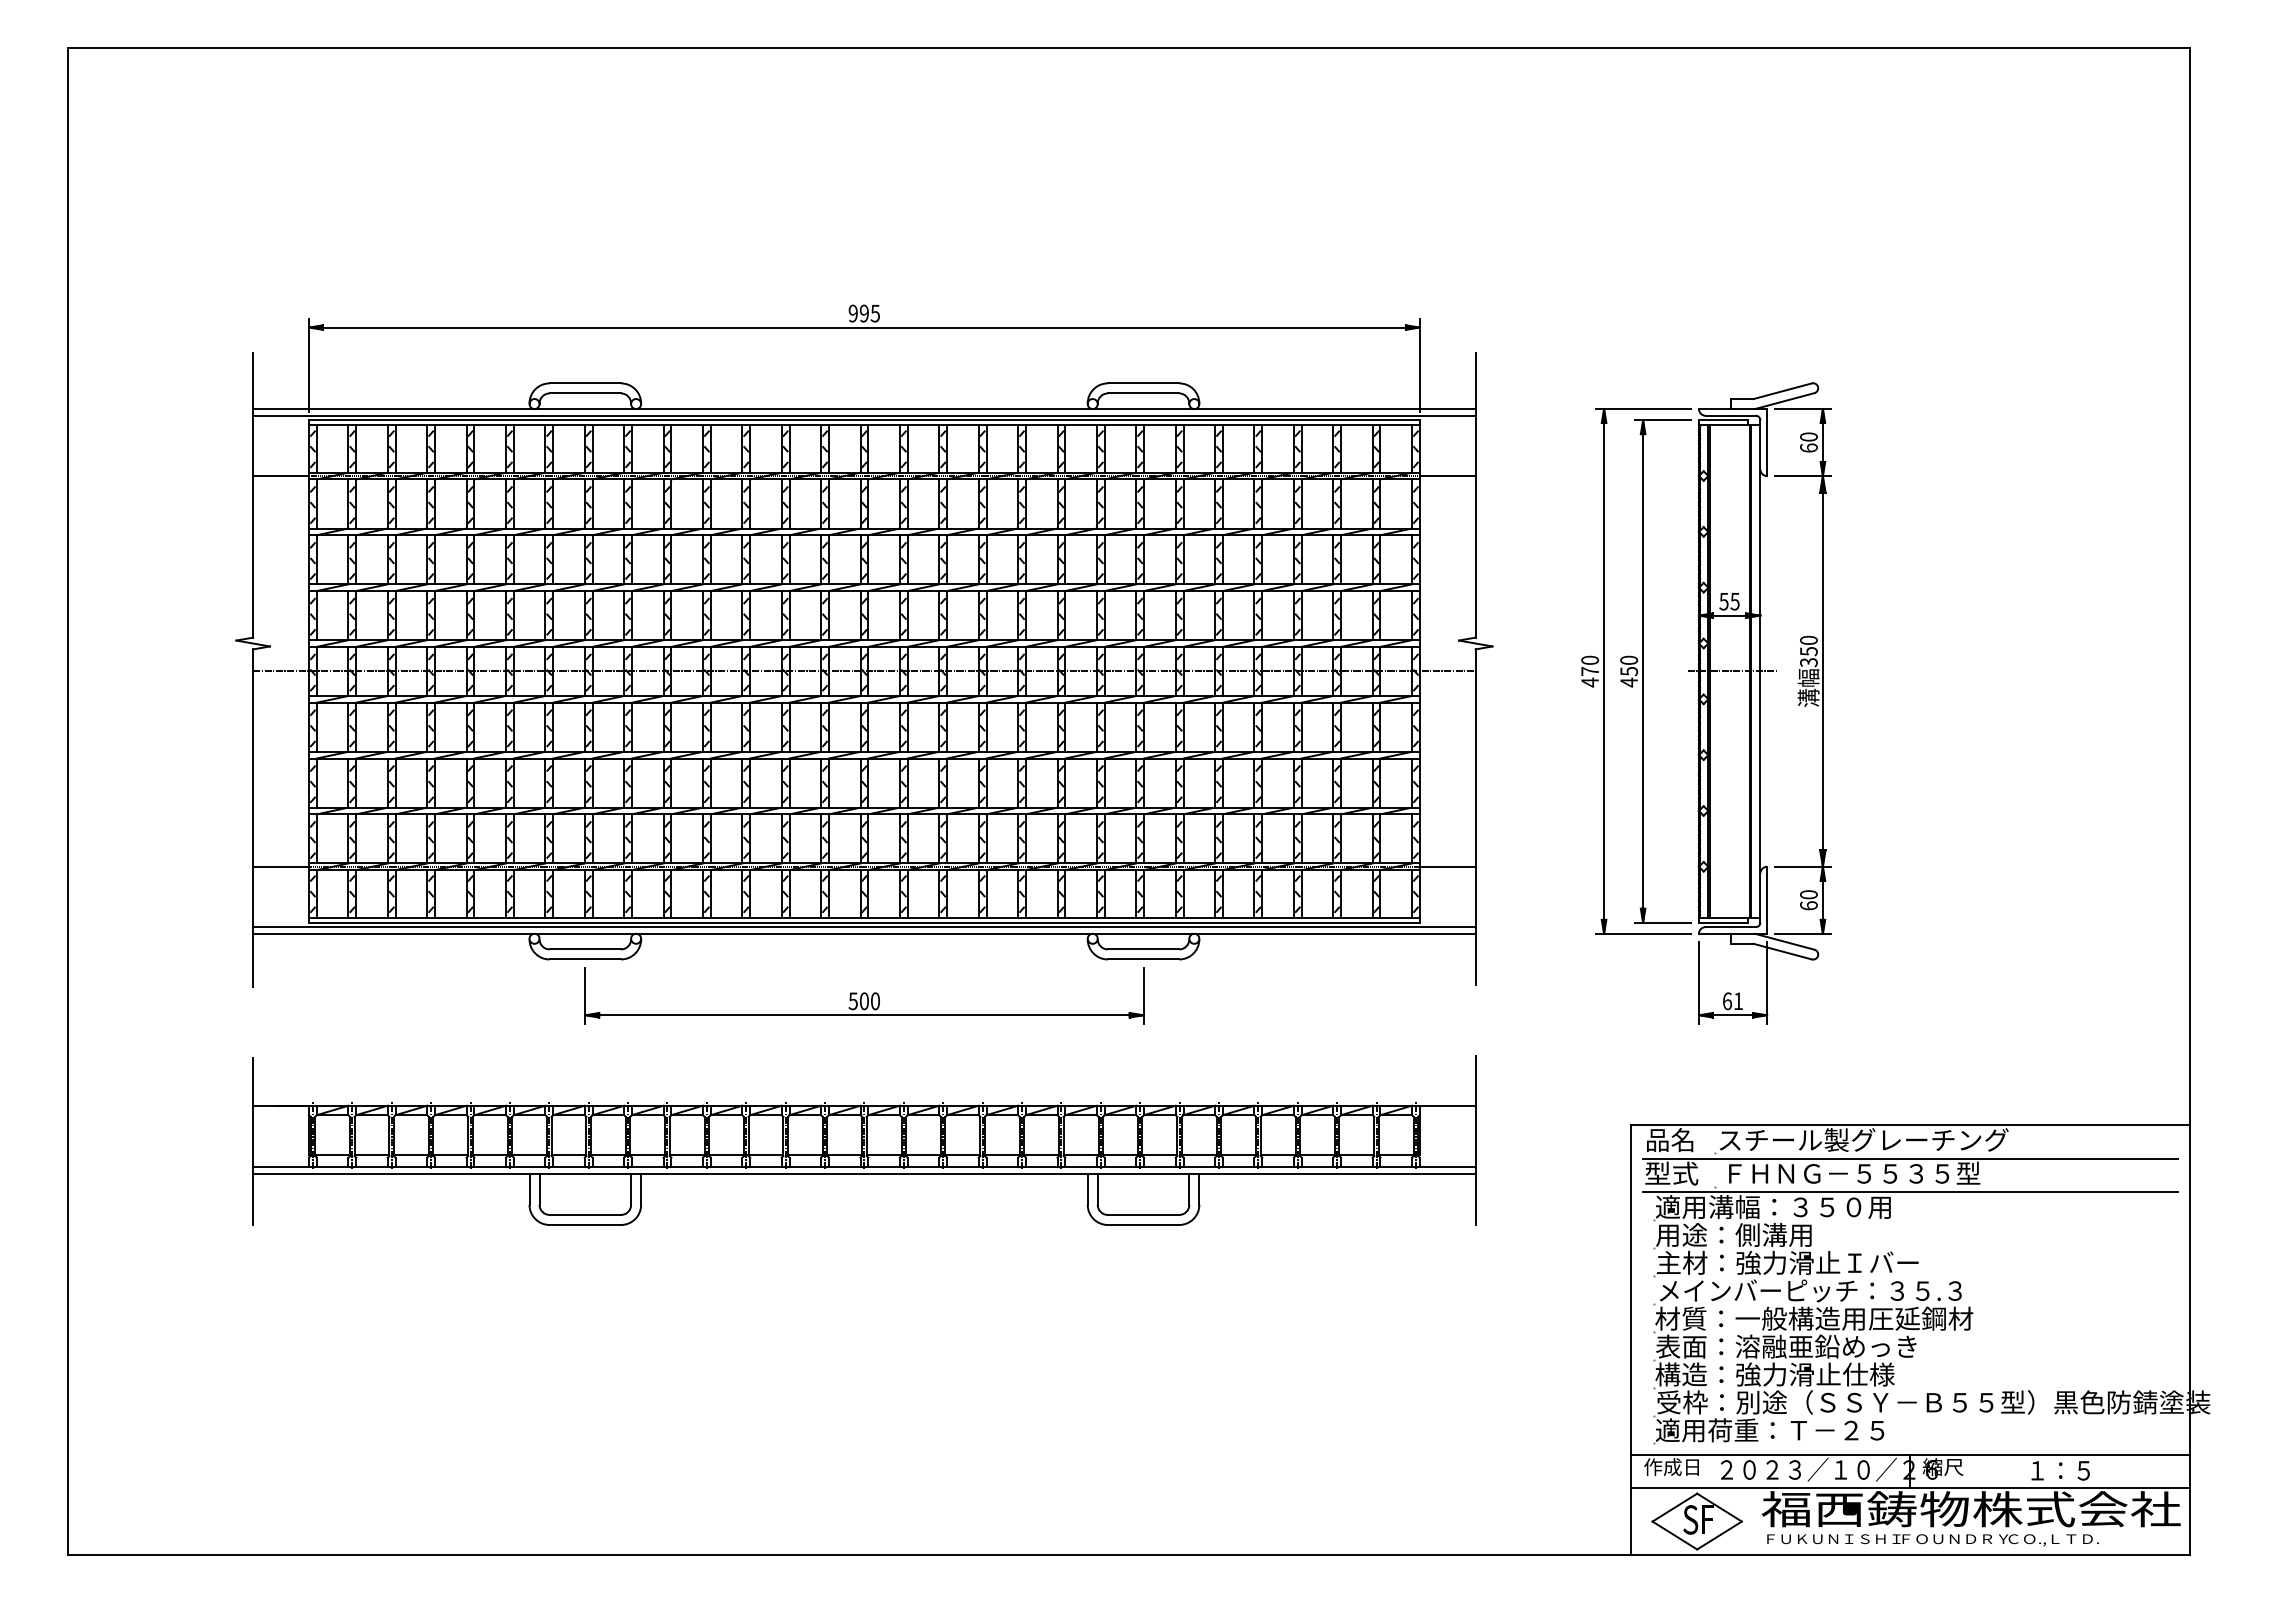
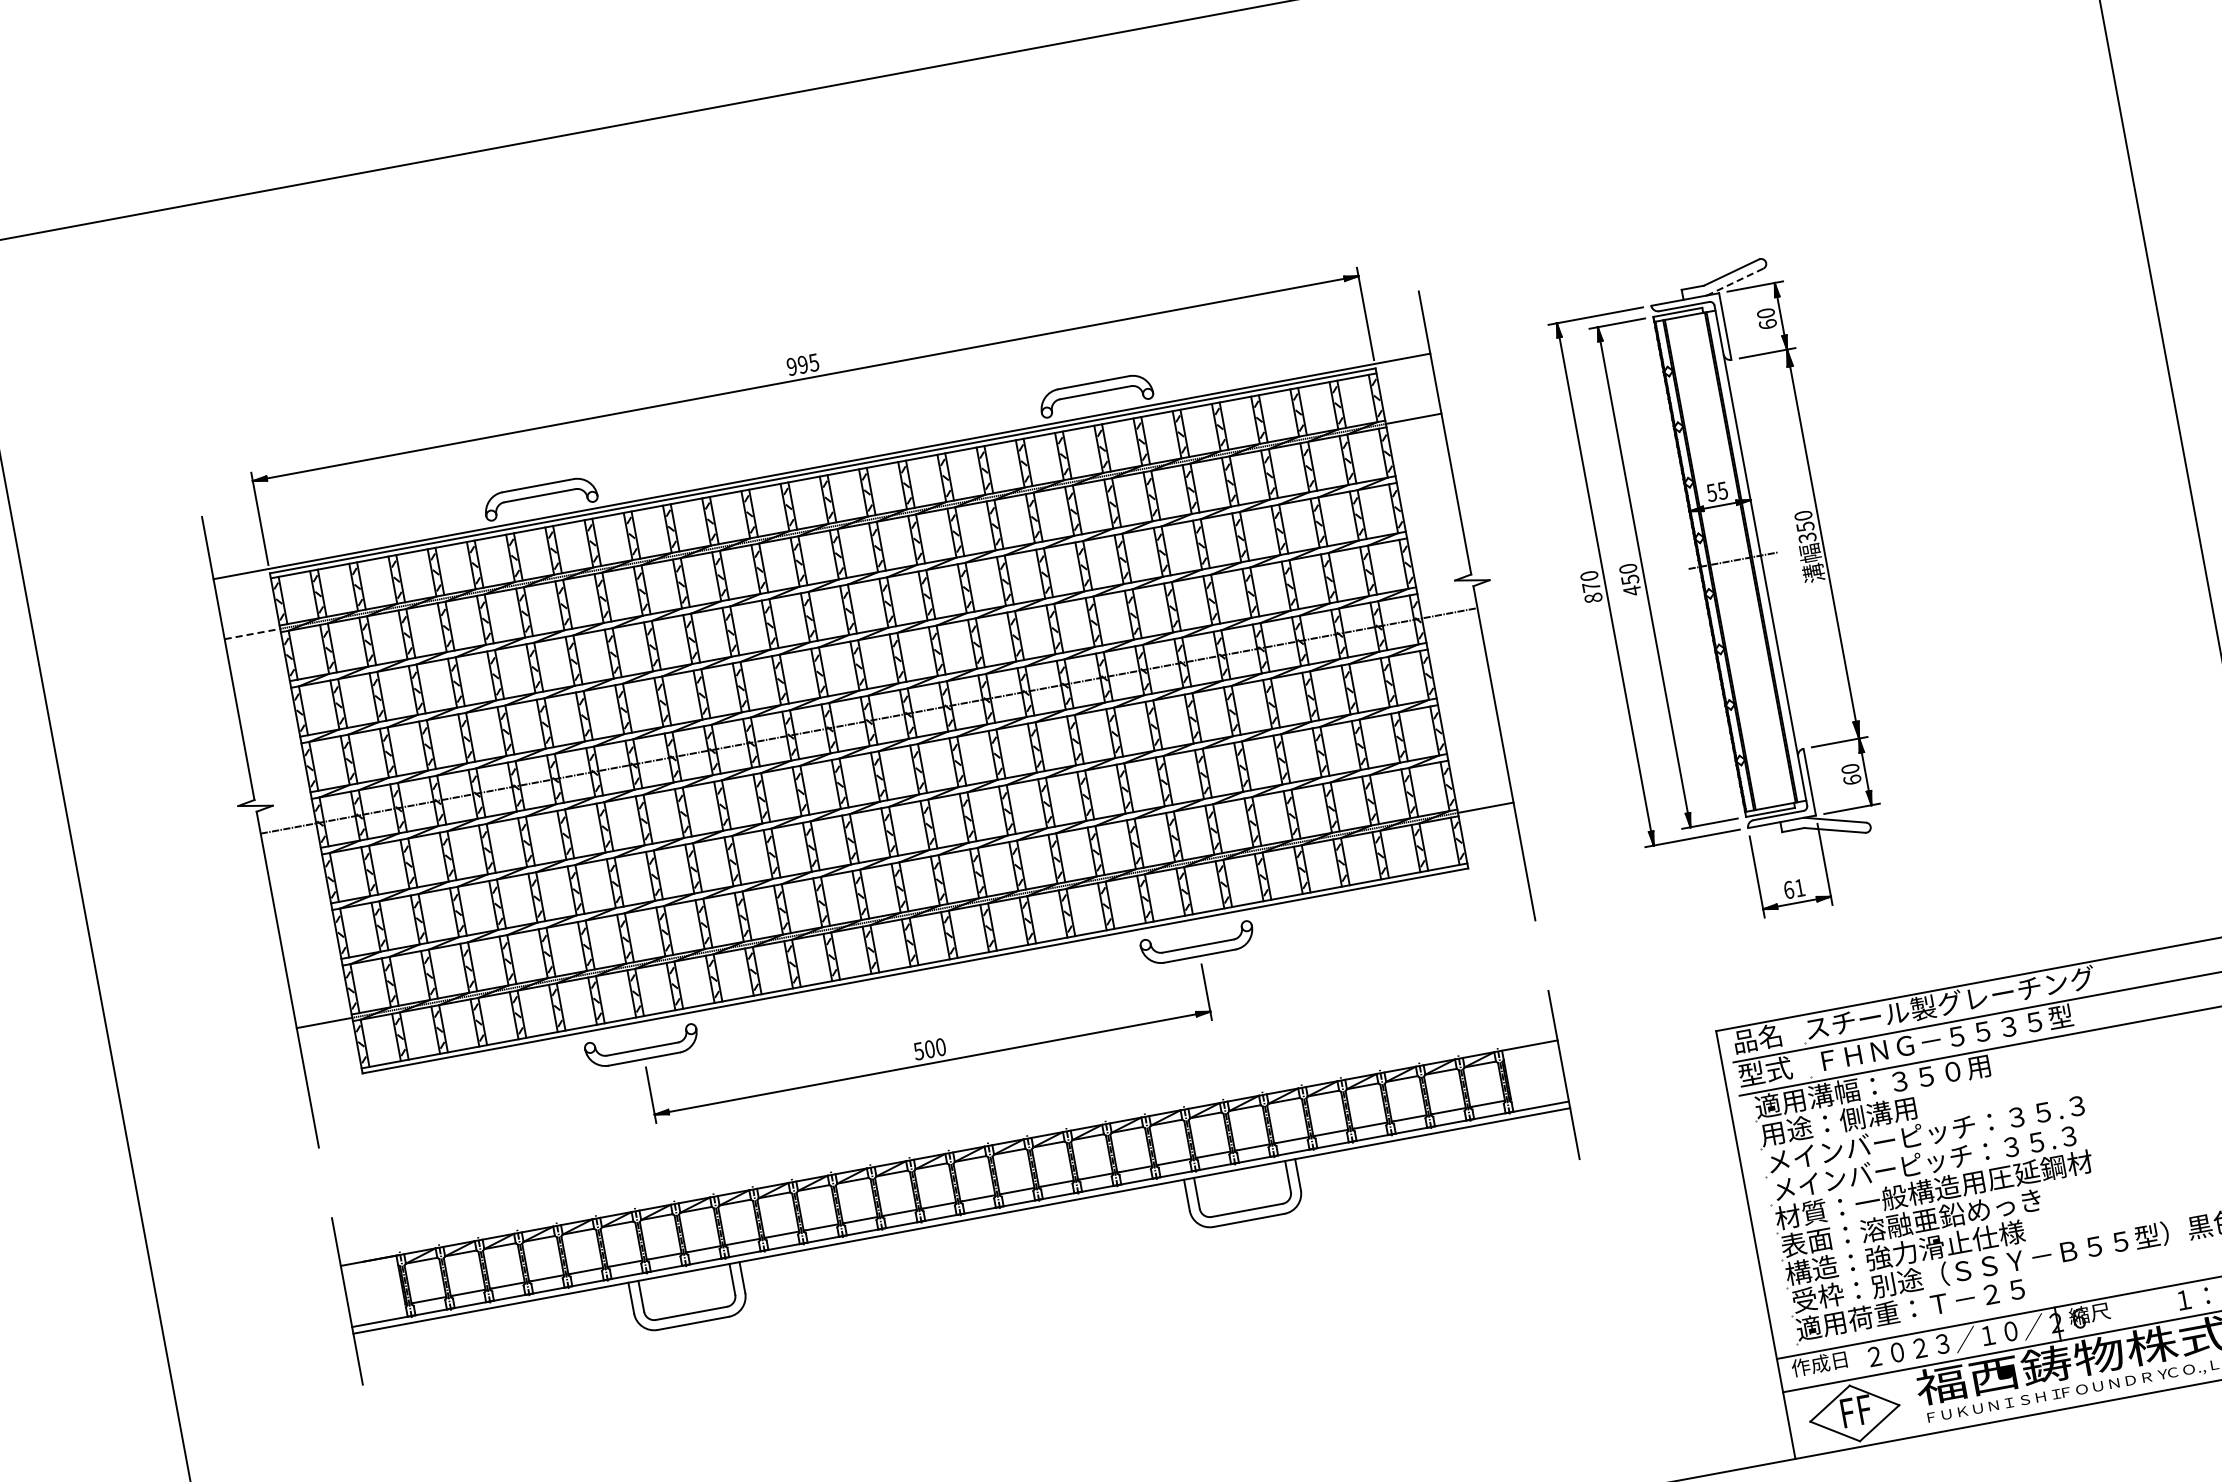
line: (1784, 401) -> (1735, 282), solid -> dashed
line: (864, 409) -> (820, 460), removed
line: (281, 476) -> (252, 634), solid -> dashed
text: (1590, 682) -> (1593, 597), 470 -> 870
line: (864, 927) -> (916, 975), removed
line: (864, 933) -> (917, 981), removed
text: (1816, 1262) -> (1925, 1133), 主材：強力滑止Ｉバー -> メインバーピッチ：３５.３
text: (1690, 1519) -> (1847, 1412), S -> F

